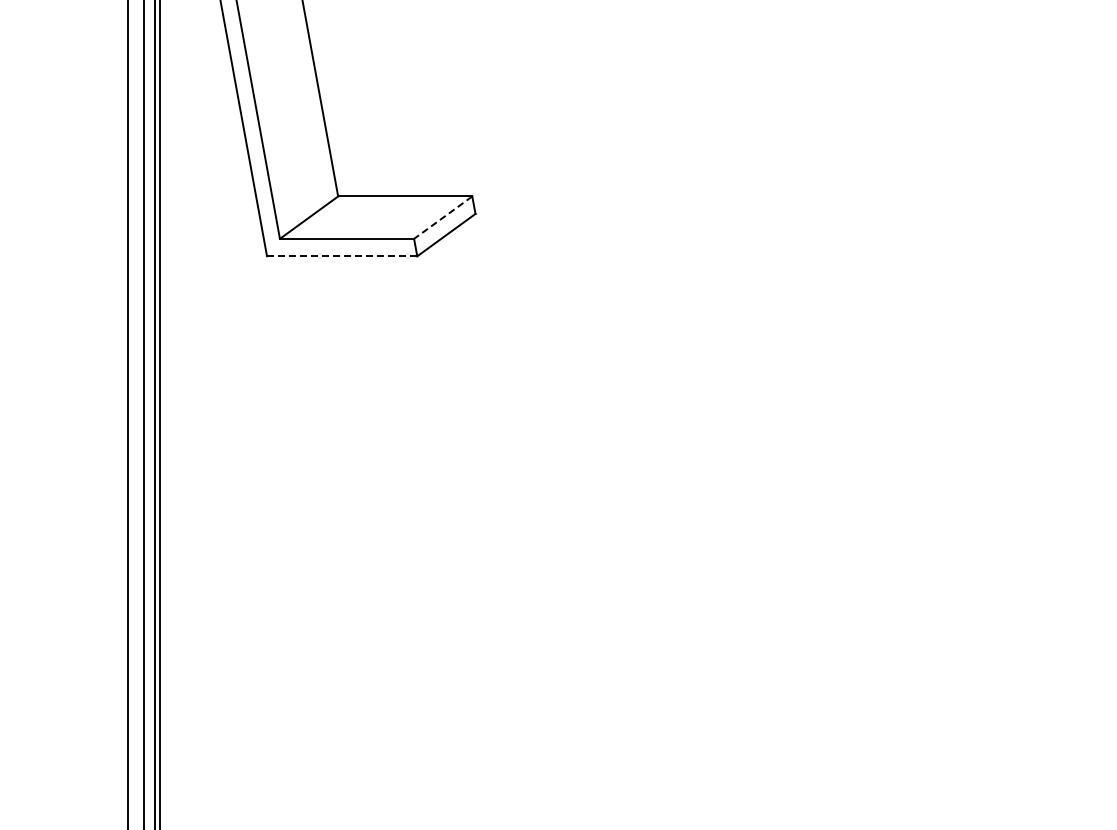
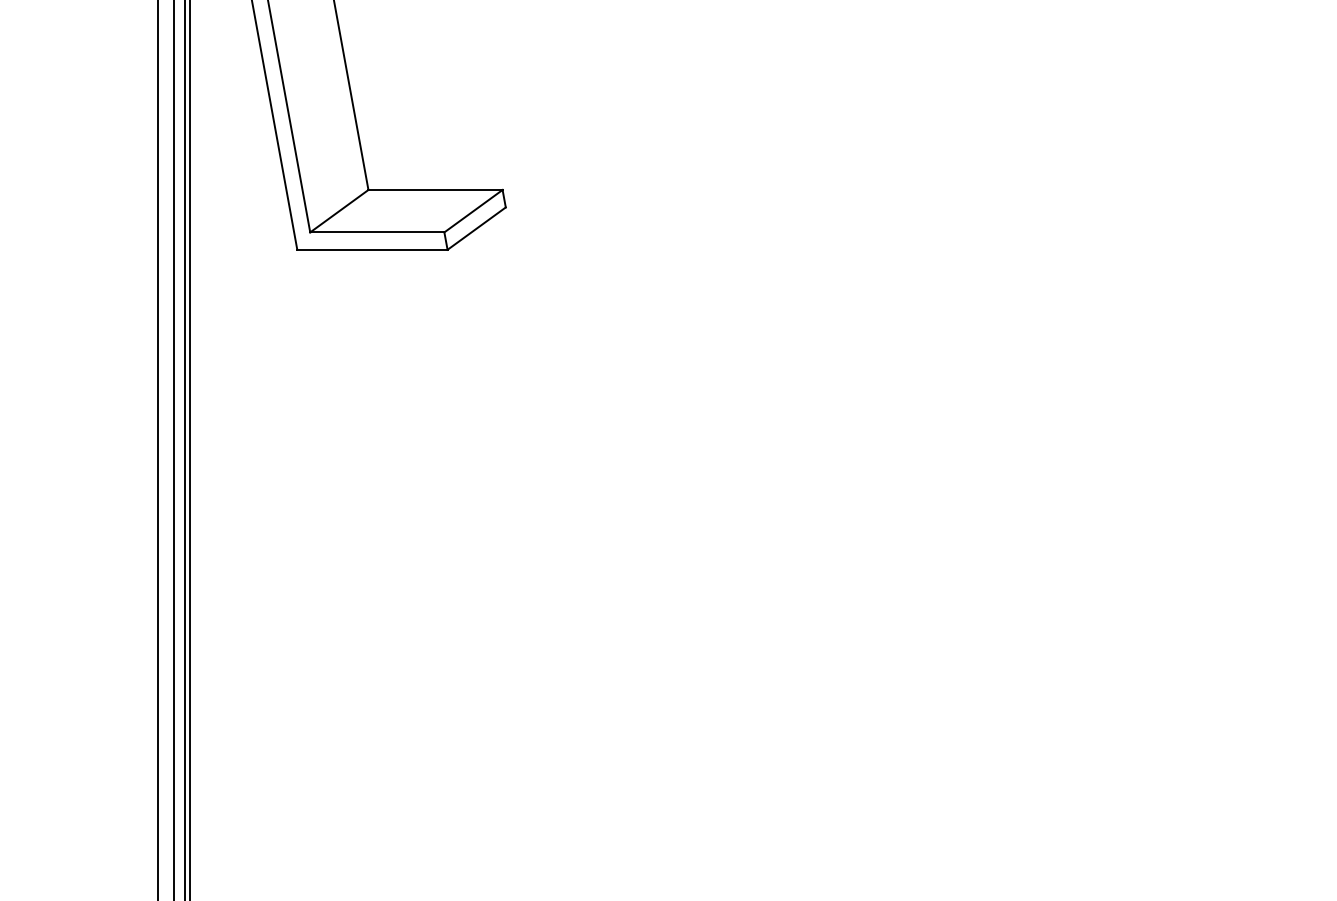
line: (443, 217) -> (473, 211), dashed -> solid
line: (342, 255) -> (372, 249), dashed -> solid

